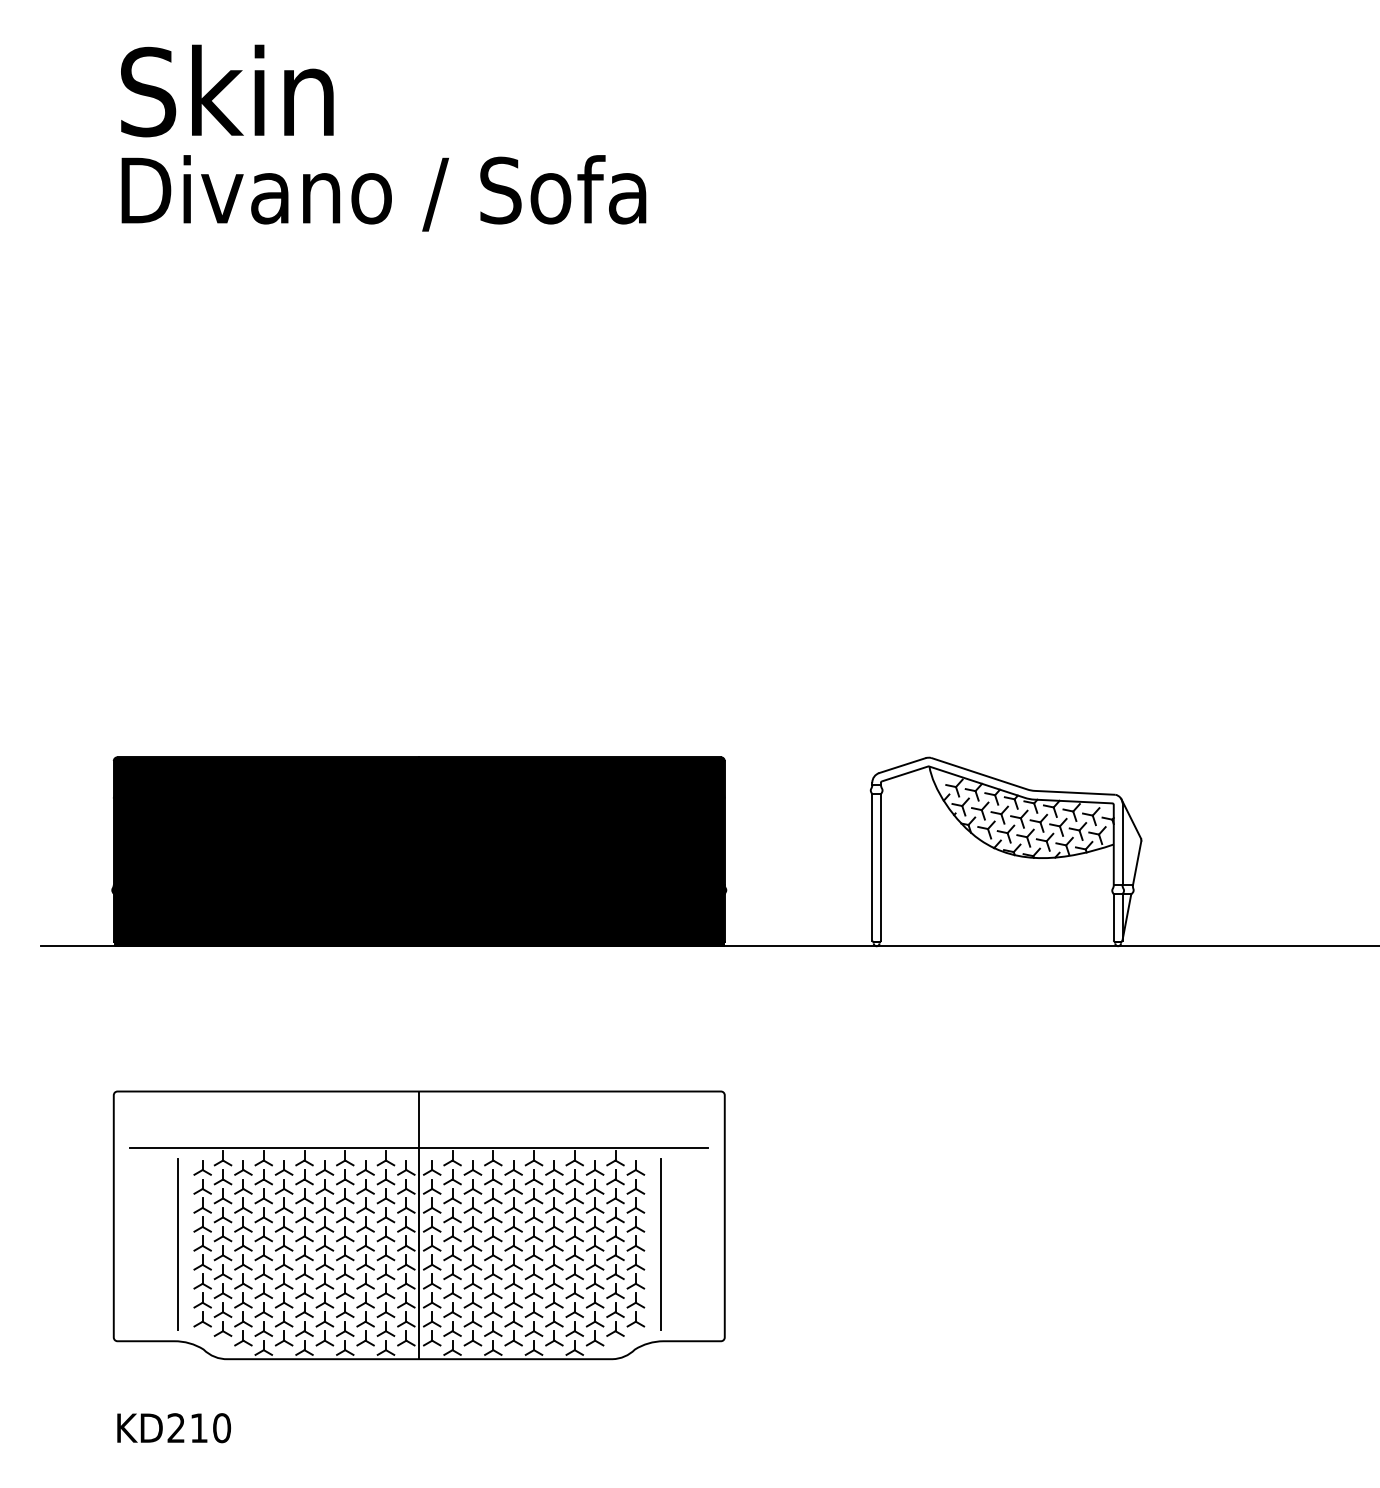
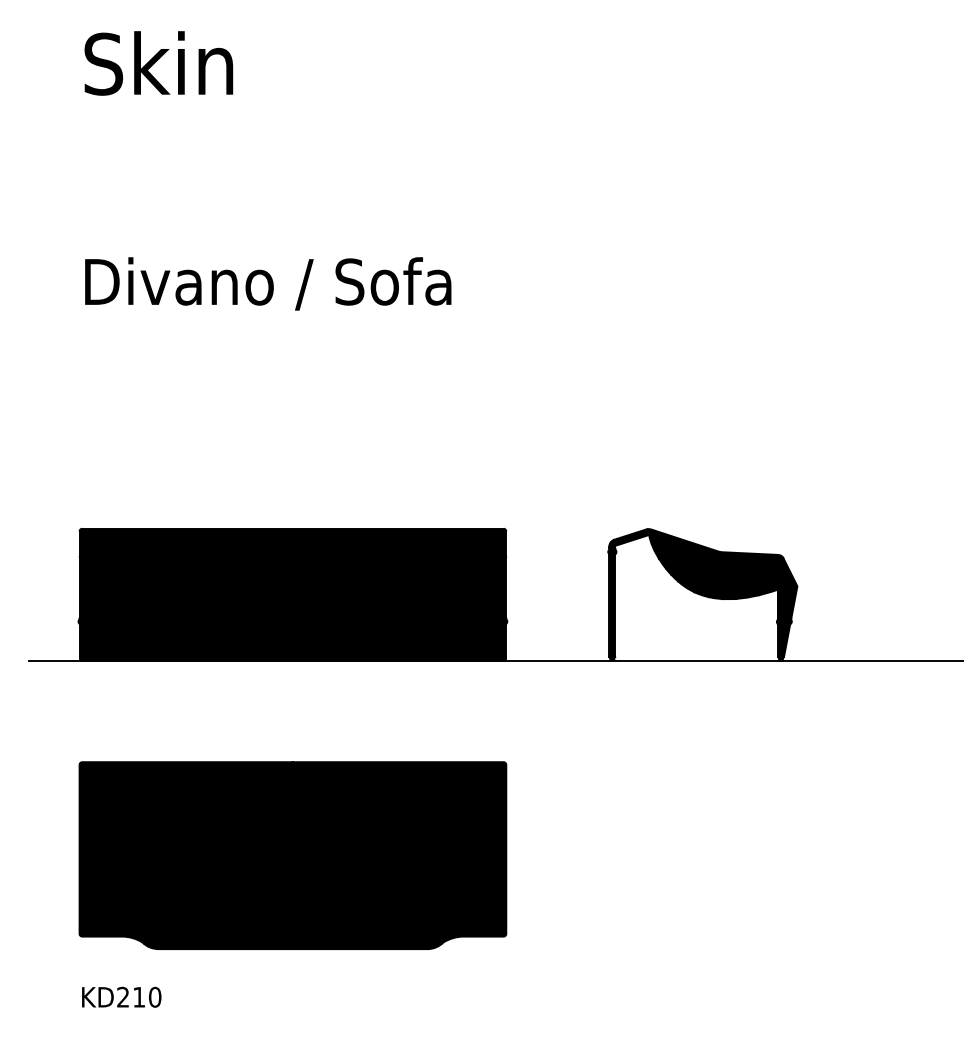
text: (384, 192) -> (268, 283), moved
fill: (1005, 851) -> (702, 594), added
fill: (418, 1225) -> (292, 855), added

